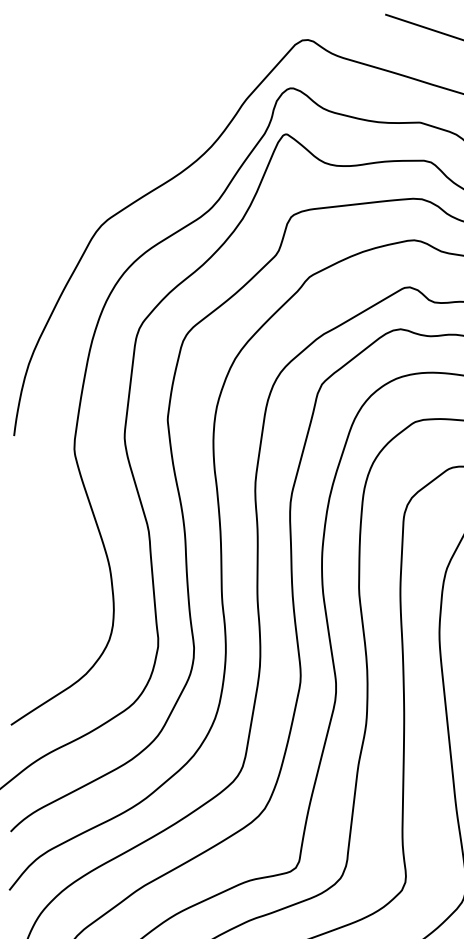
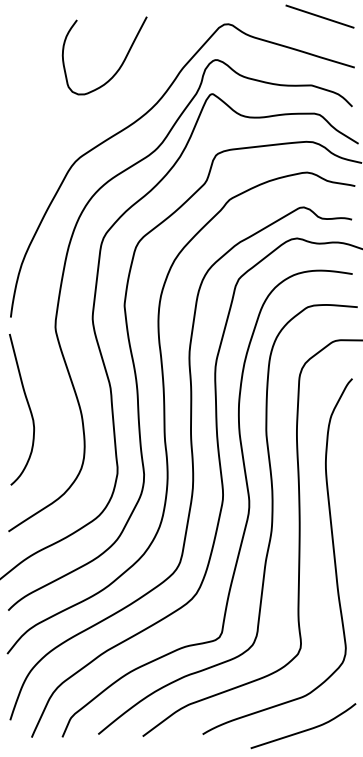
curve: (160, 97) -> (119, 66), added
curve: (37, 558) -> (28, 408), added

